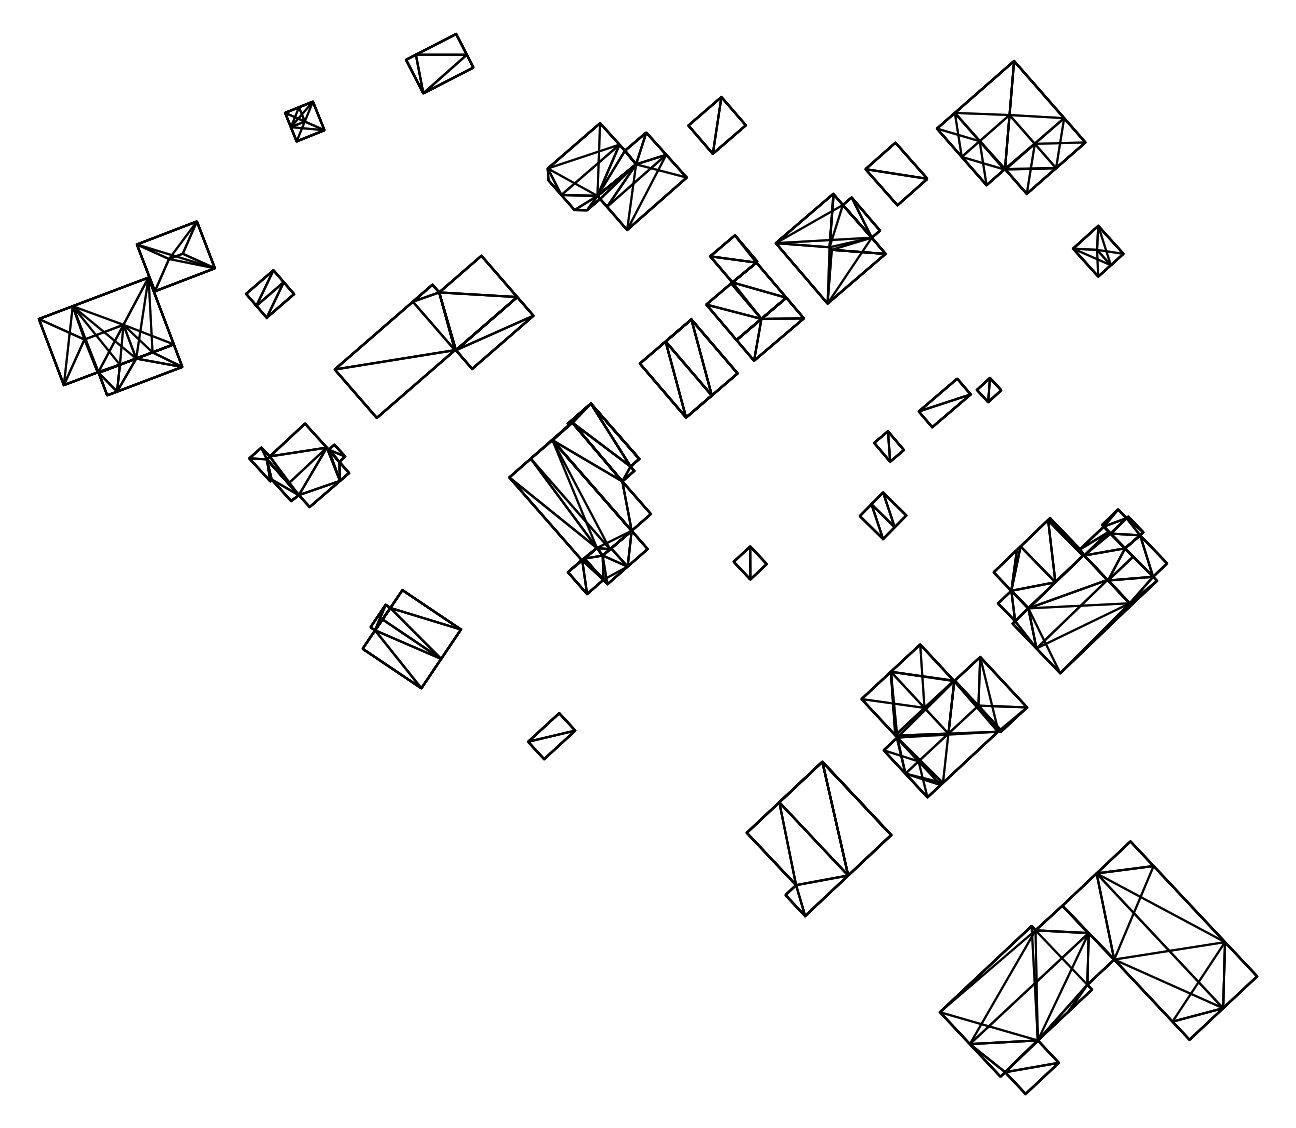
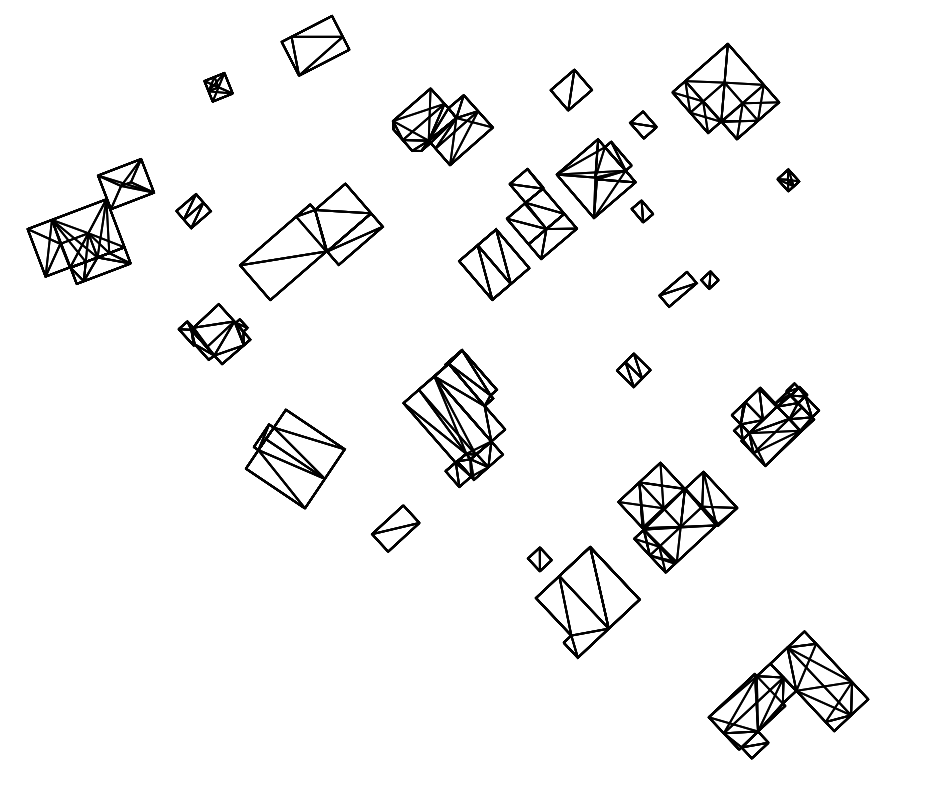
part: (439, 63) -> (315, 45), size x1.4
part: (716, 124) -> (570, 89), moved
part: (896, 173) -> (643, 124), size x0.6
part: (1098, 250) -> (788, 179), size x0.6
part: (888, 446) -> (641, 211), moved
part: (579, 498) -> (453, 418), moved
part: (749, 562) -> (539, 559), moved
part: (1080, 591) -> (775, 424), size x0.7
part: (411, 638) -> (295, 458), size x1.4
part: (551, 736) -> (395, 528), size x1.4
part: (1098, 967) -> (788, 694), size x0.7

